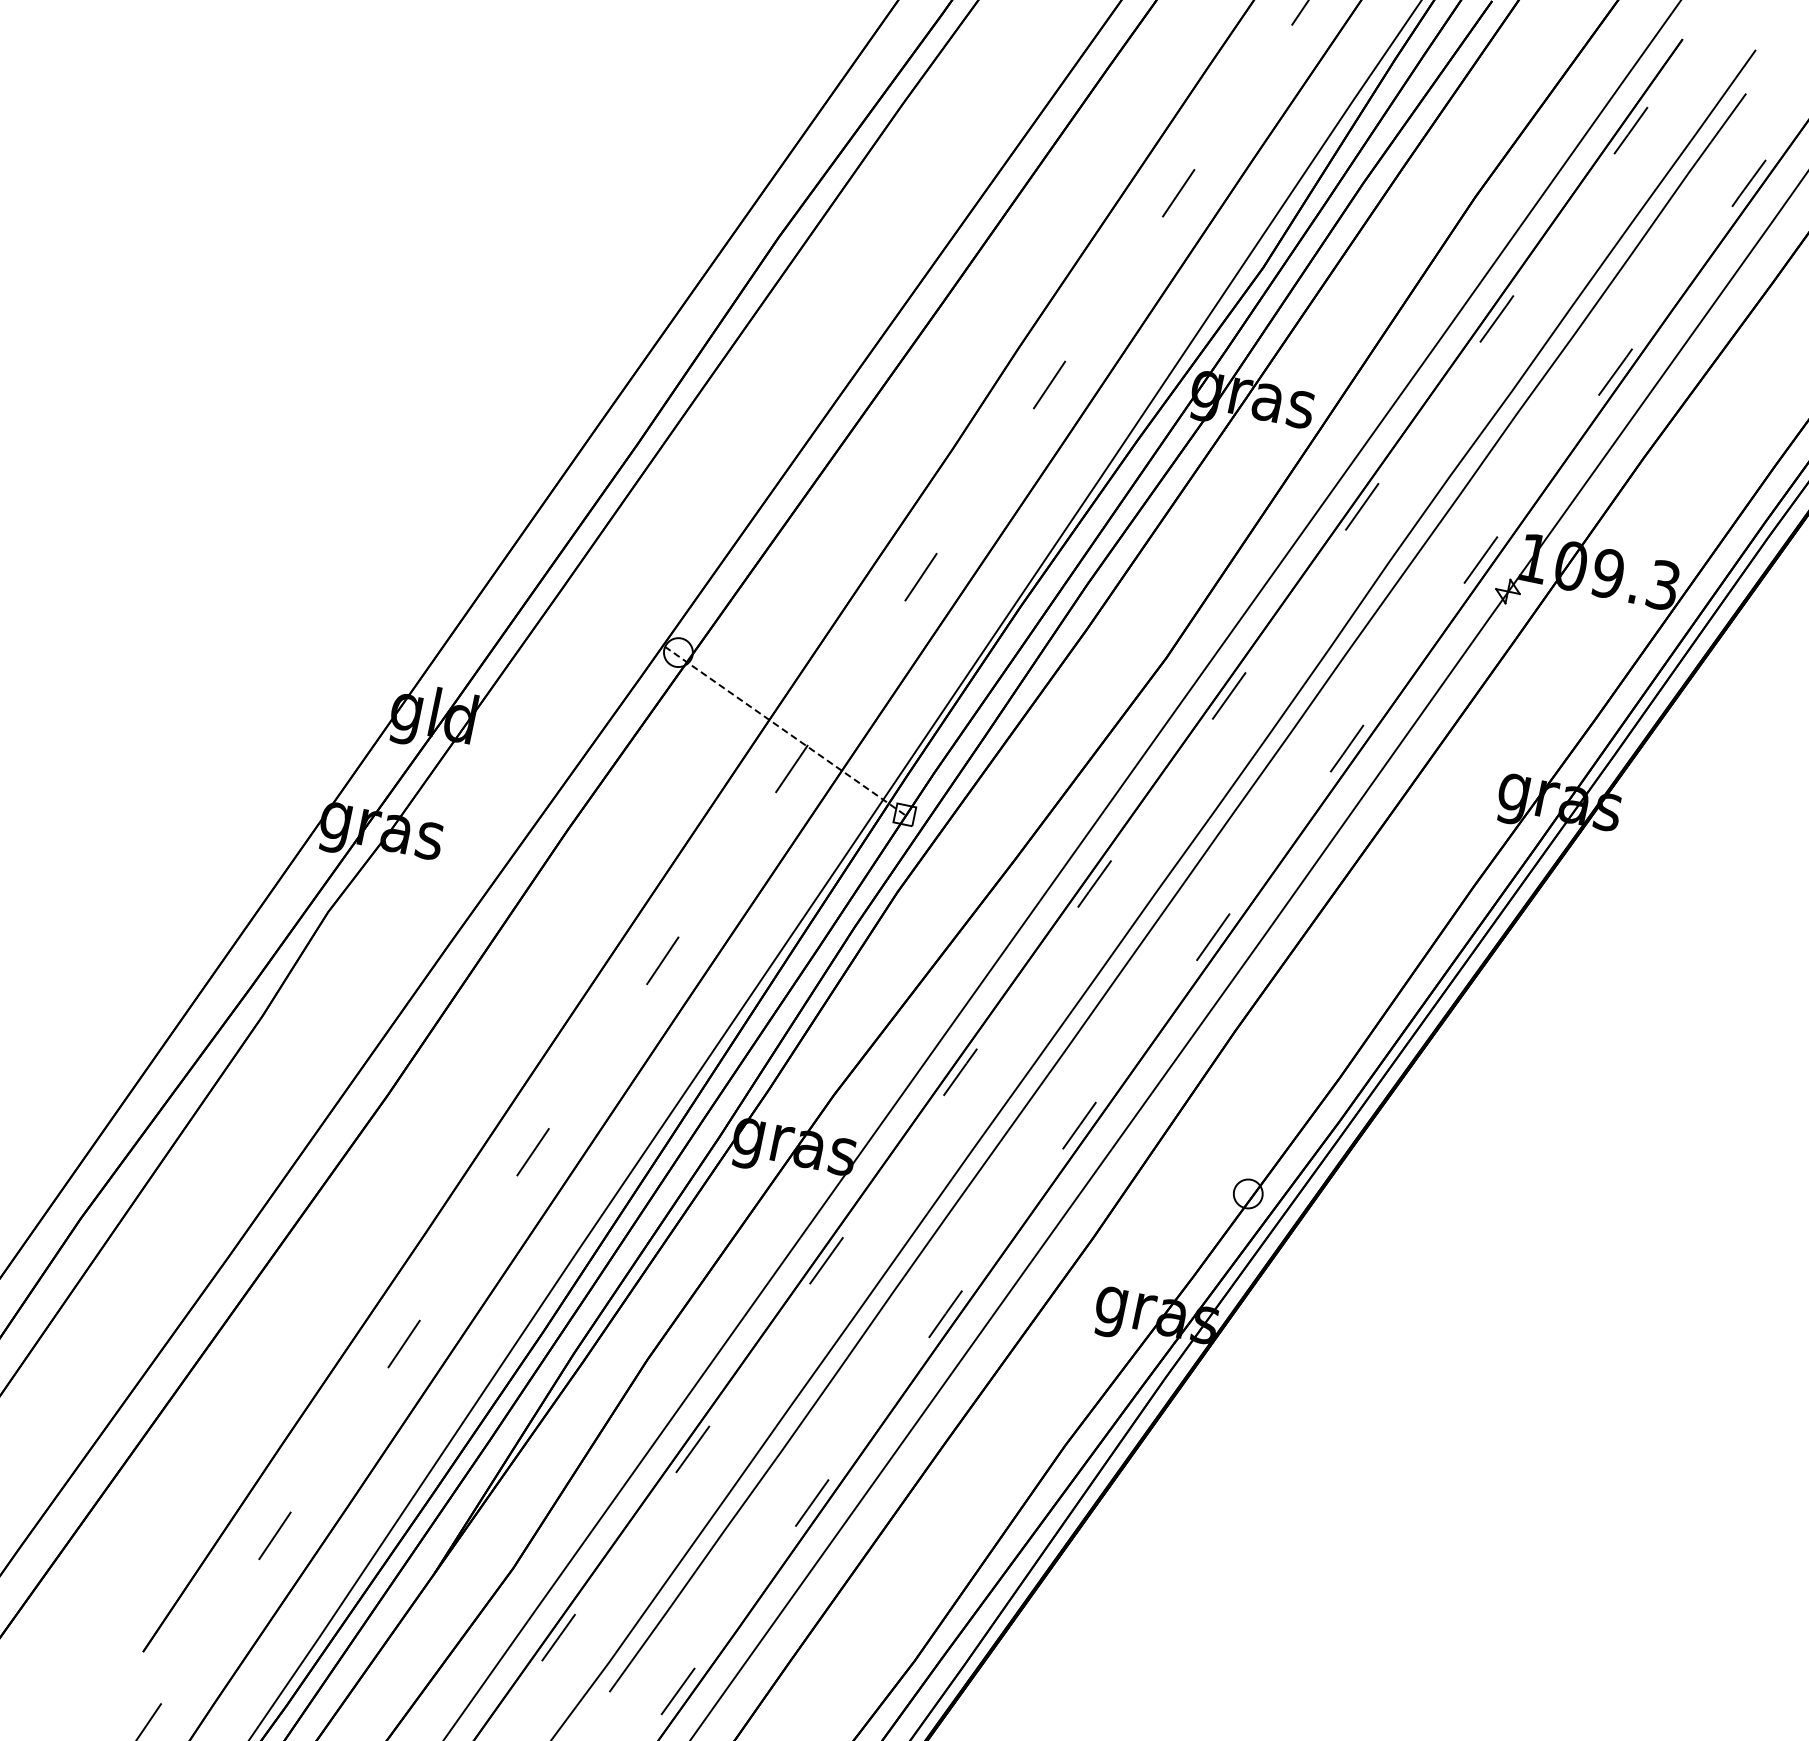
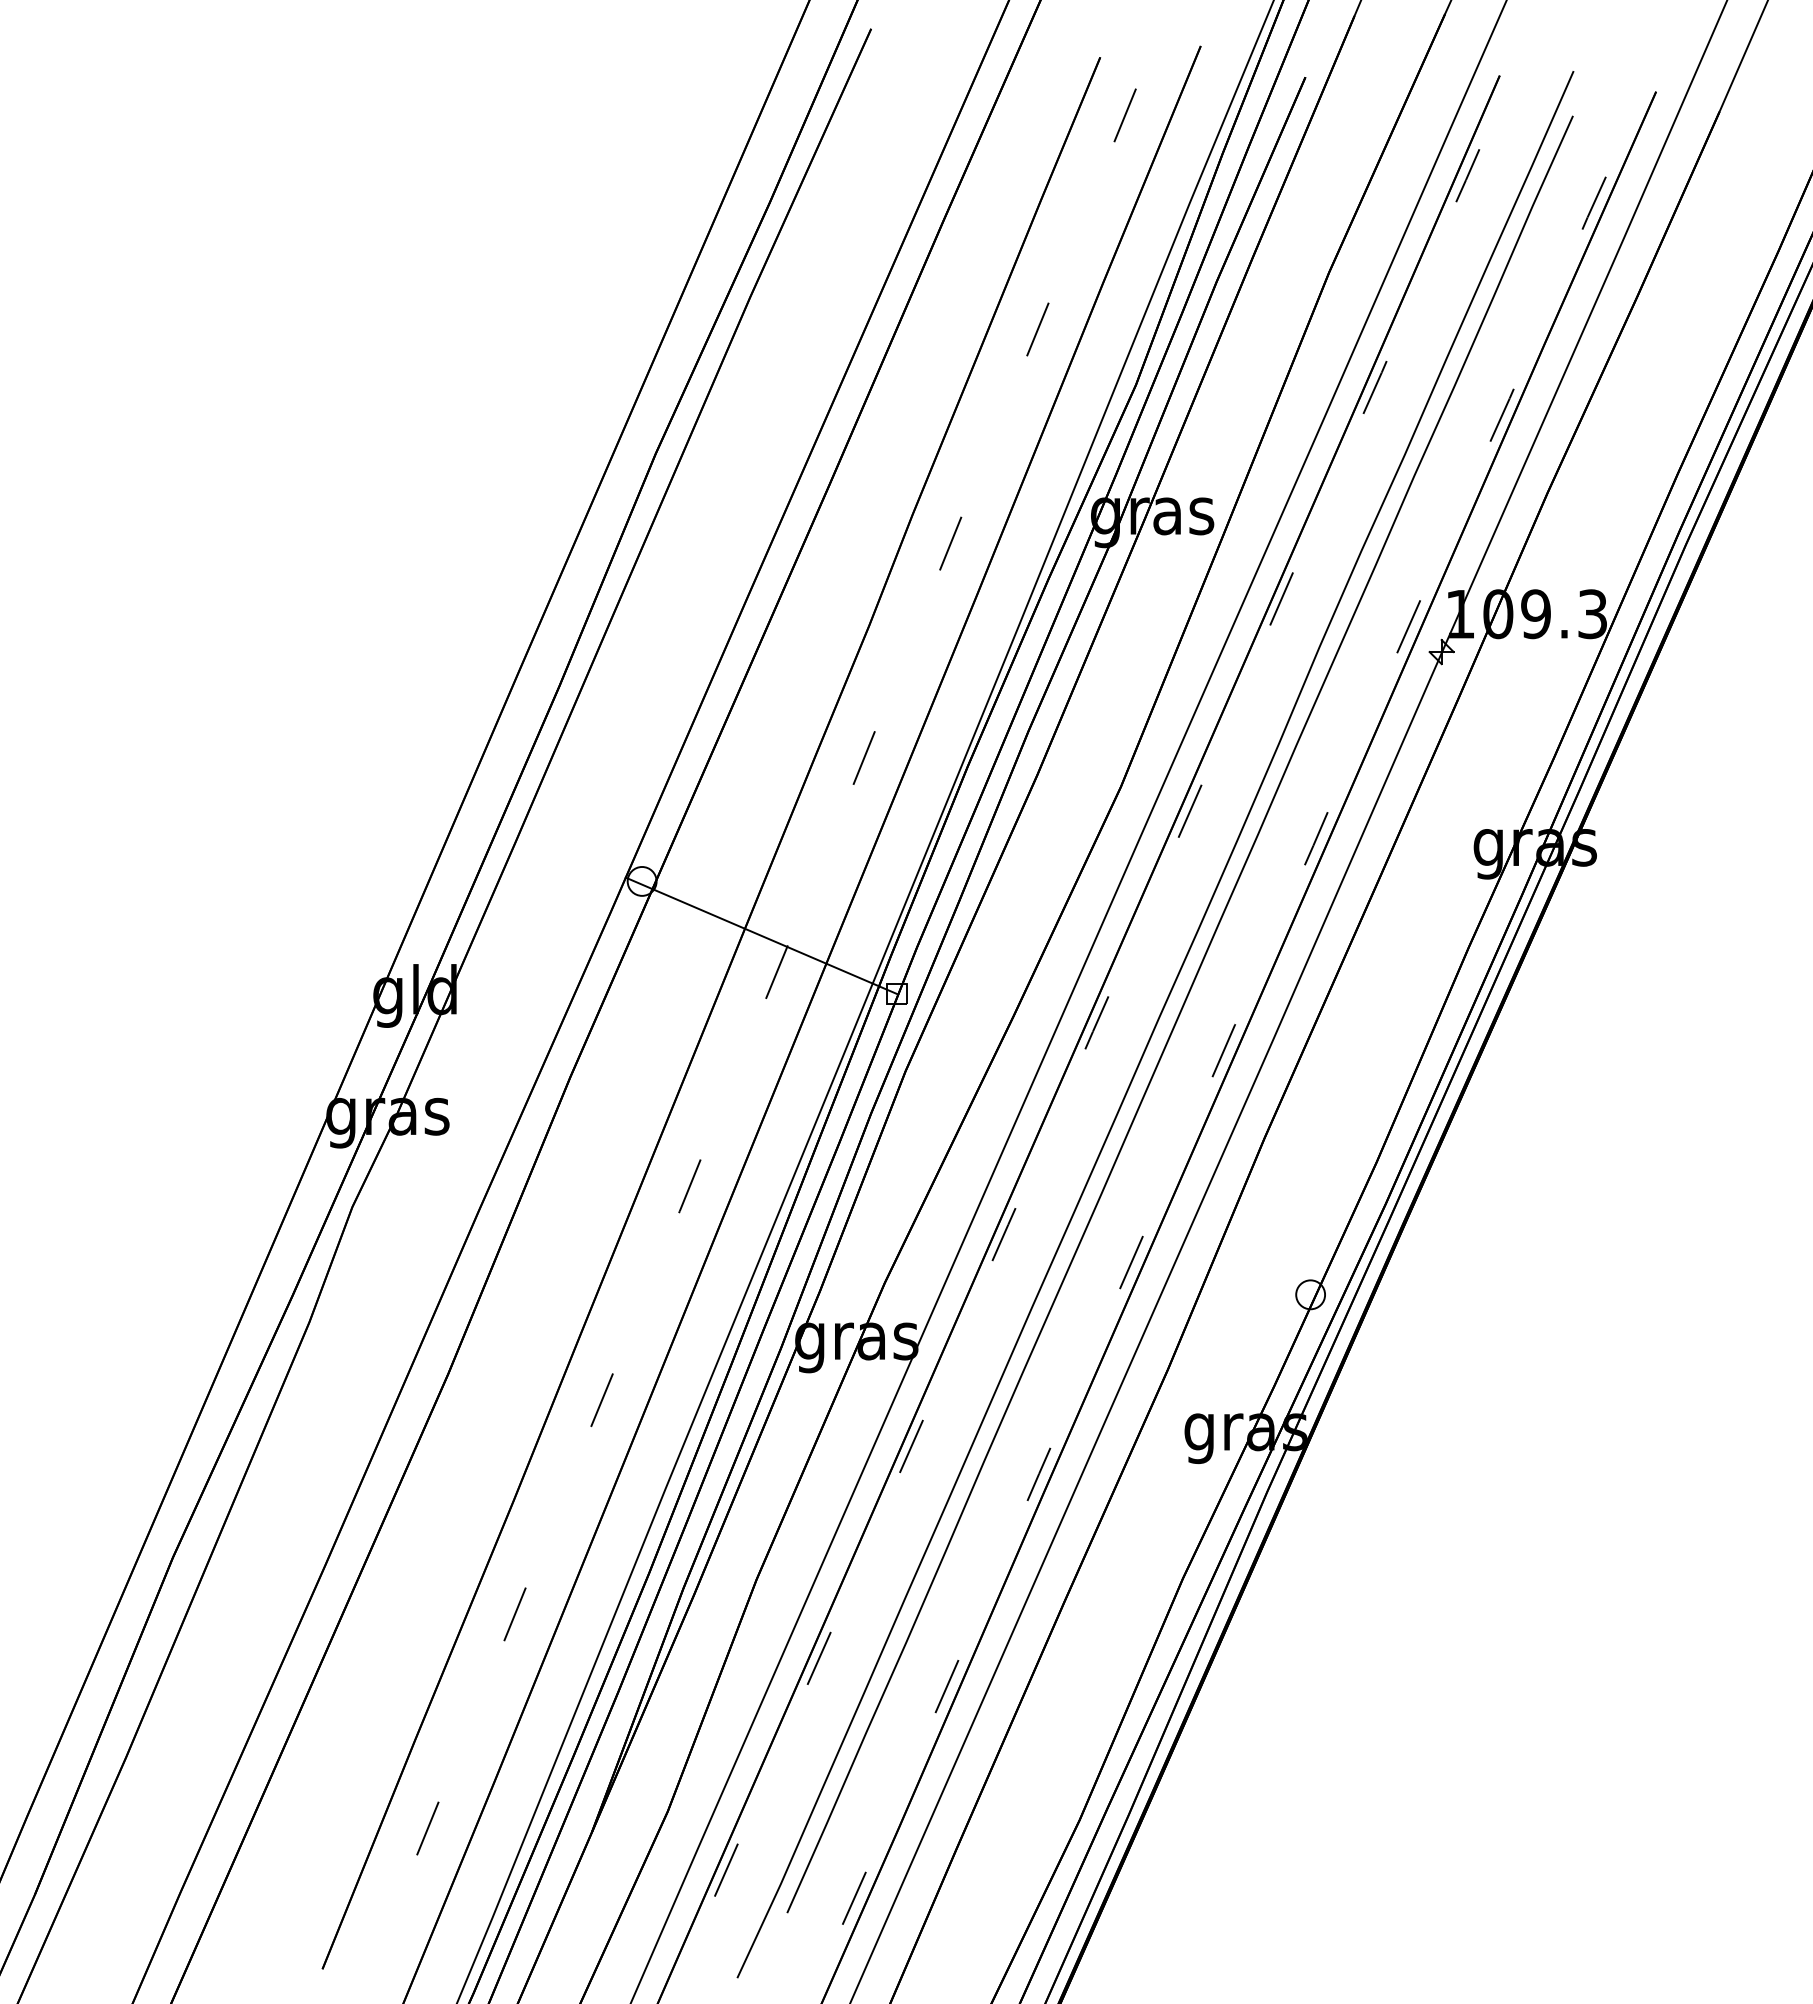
line: (784, 729) -> (761, 935), dashed -> solid

